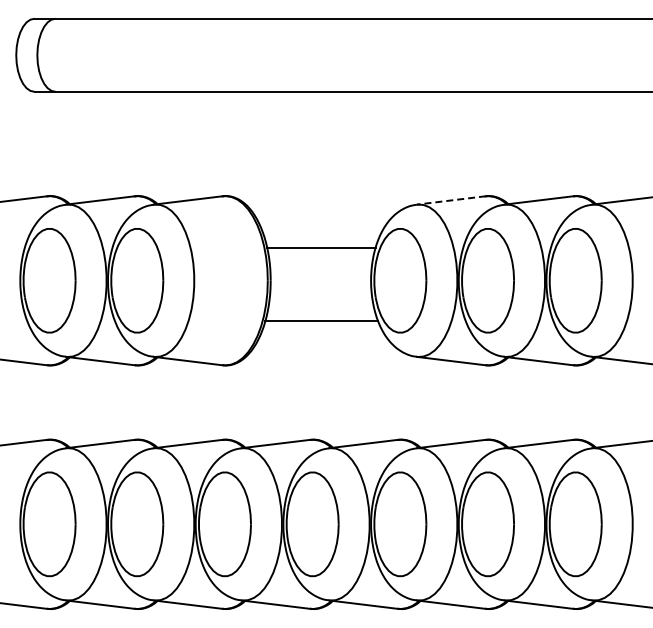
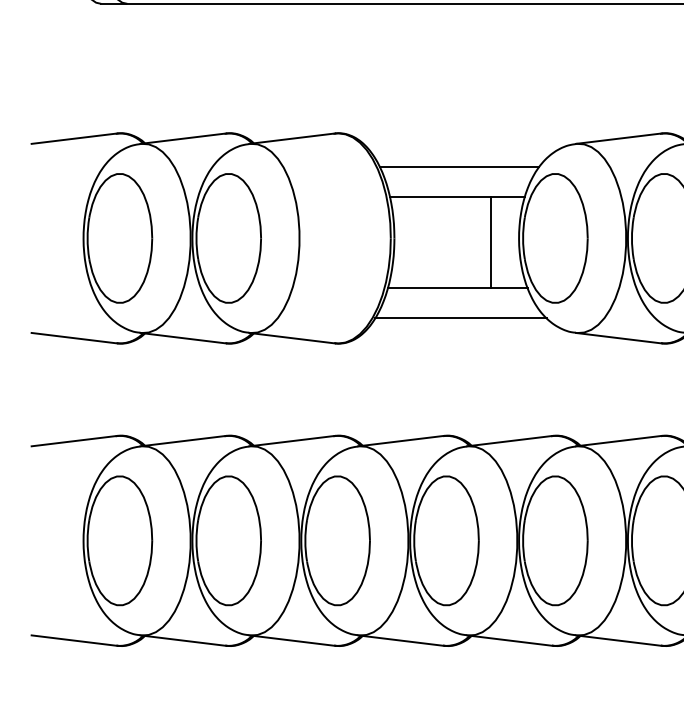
line: (451, 200) -> (618, 138), dashed -> solid
line: (323, 223) -> (459, 167), added
line: (348, 283) -> (491, 241), added
line: (324, 345) -> (461, 318), added

